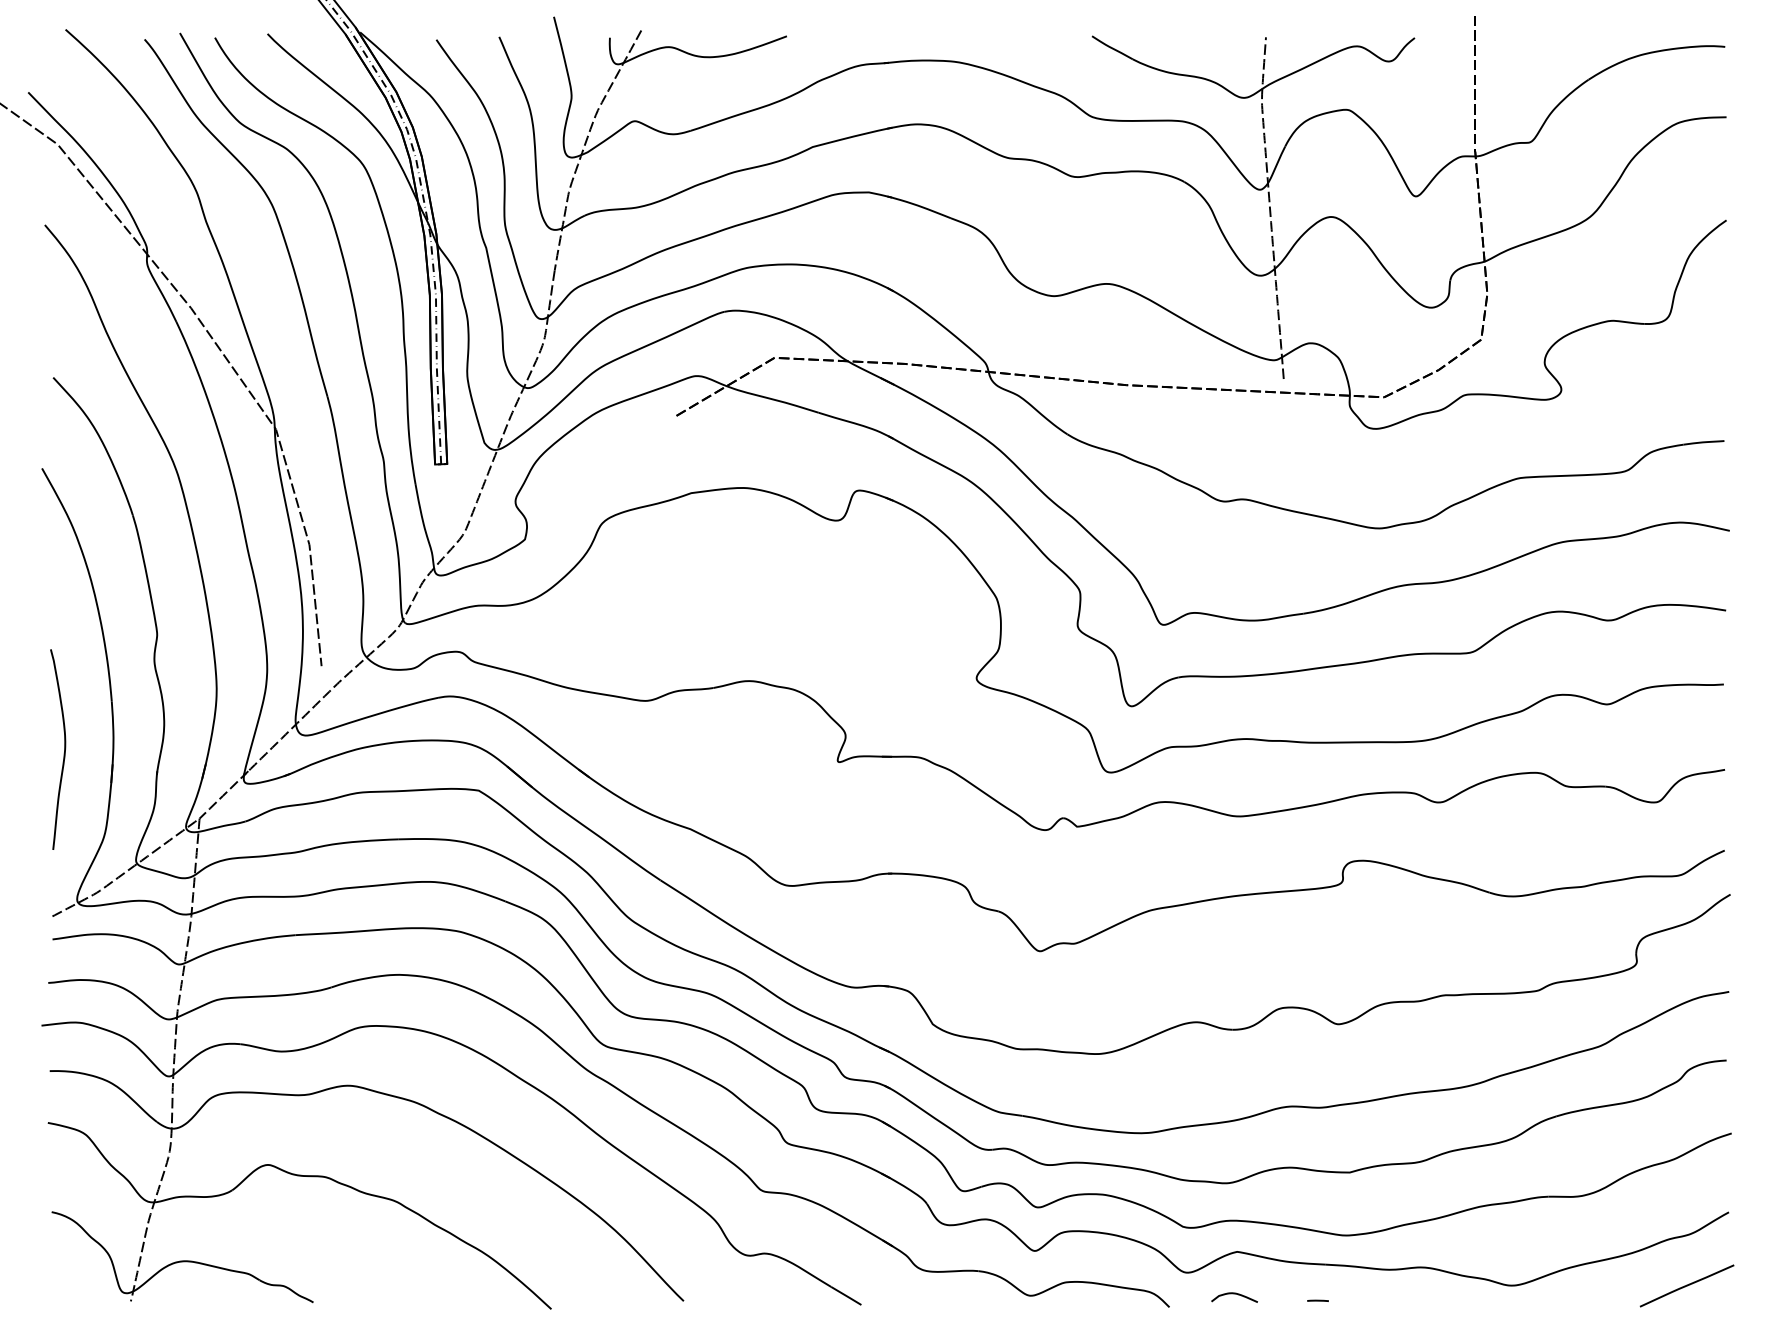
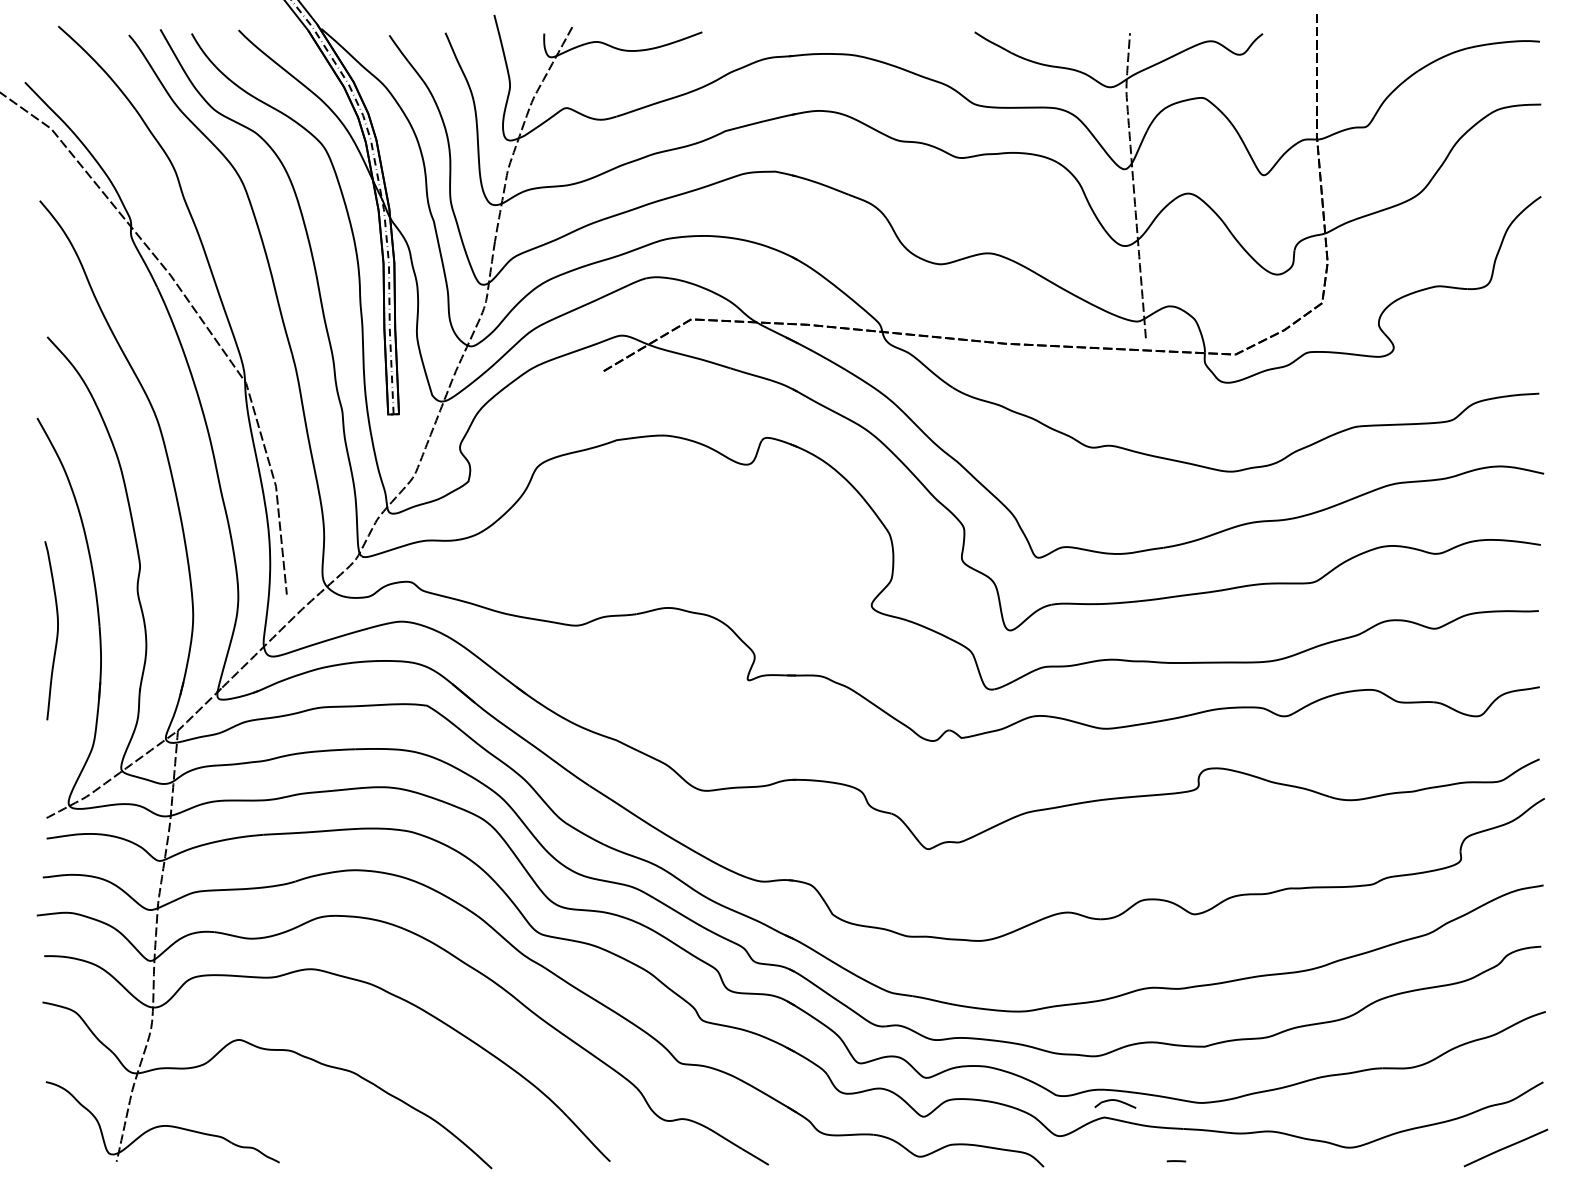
curve: (64, 749) -> (57, 630), moved
curve: (1234, 1294) -> (1115, 1101), moved

